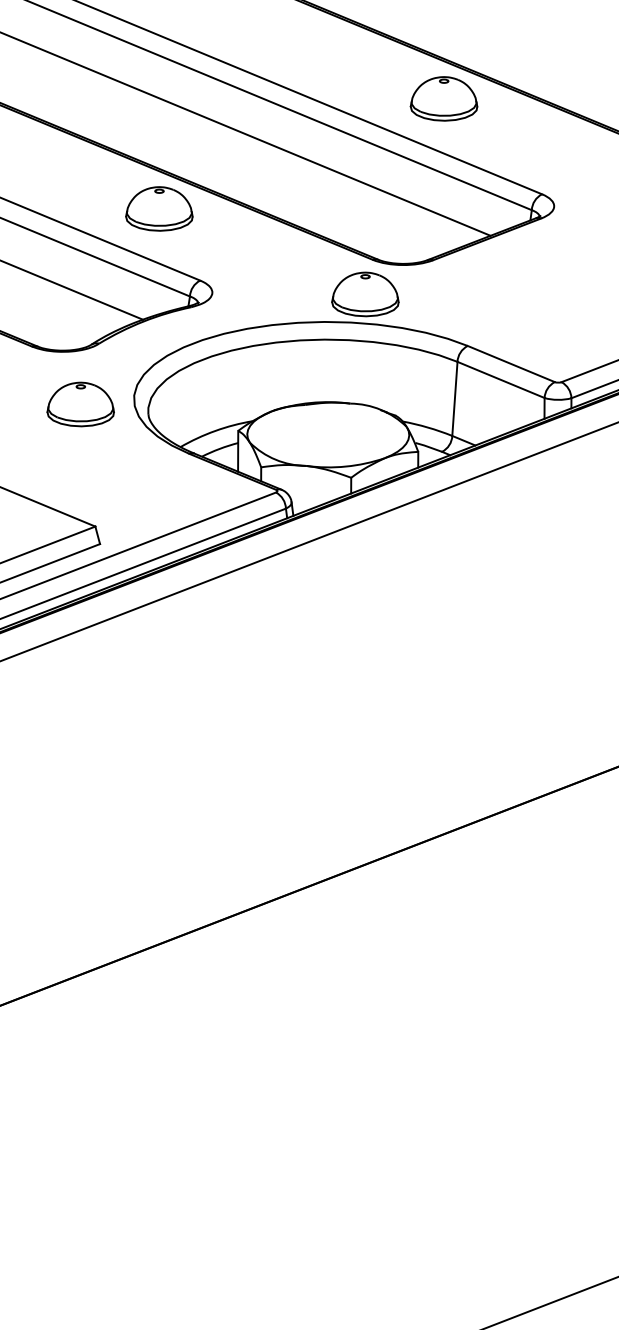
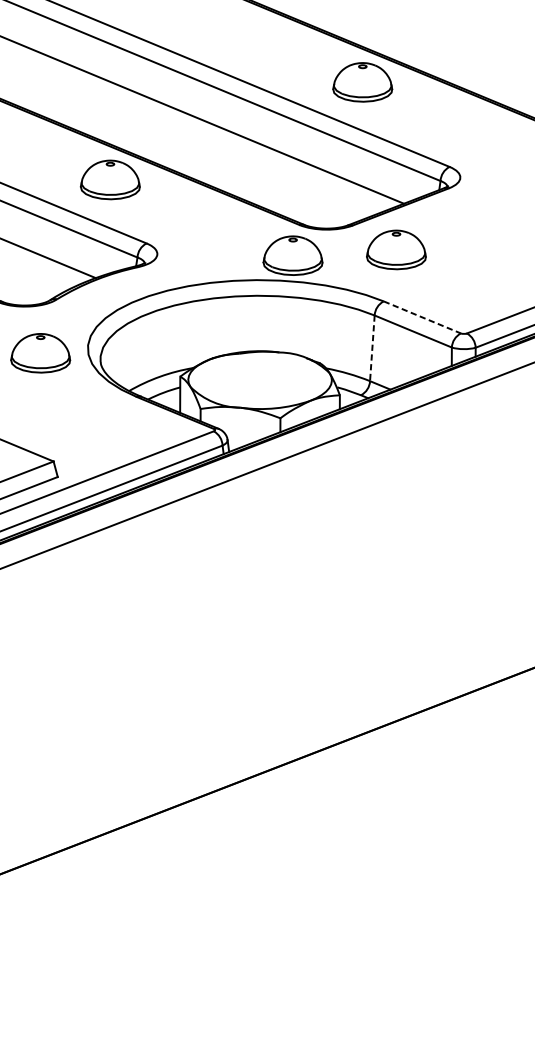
part: (481, 287) -> (395, 249), added
line: (511, 364) -> (422, 317), solid -> dashed
line: (454, 399) -> (372, 348), solid -> dashed

